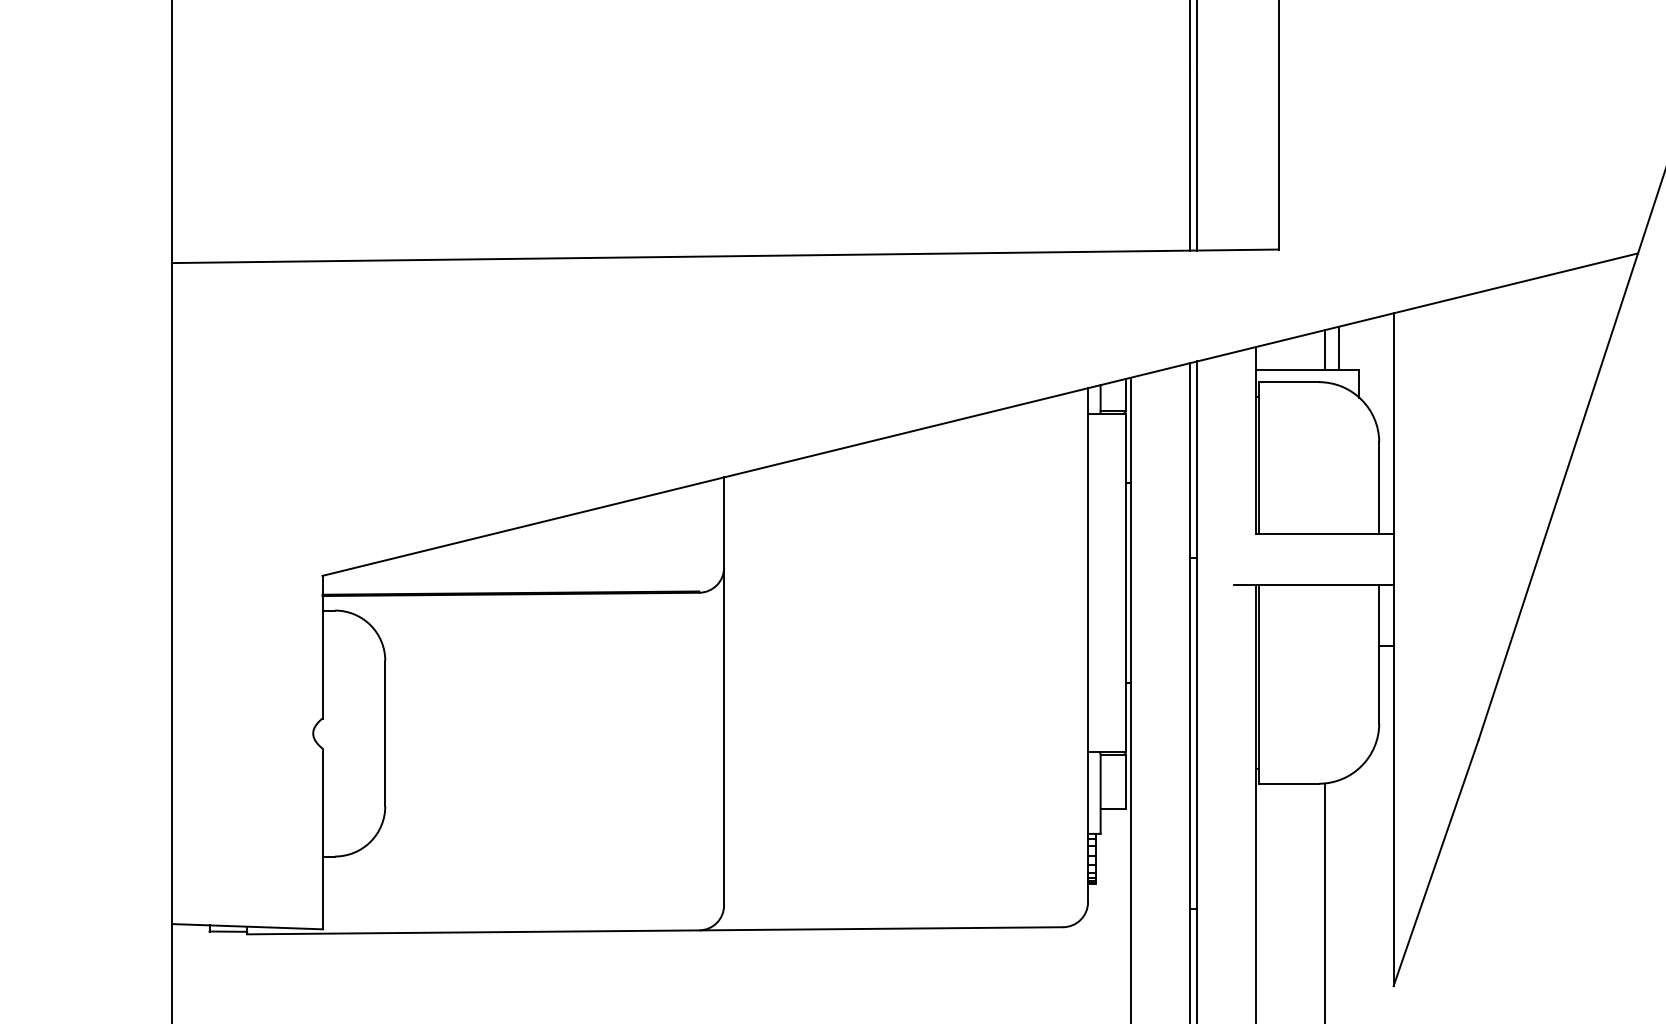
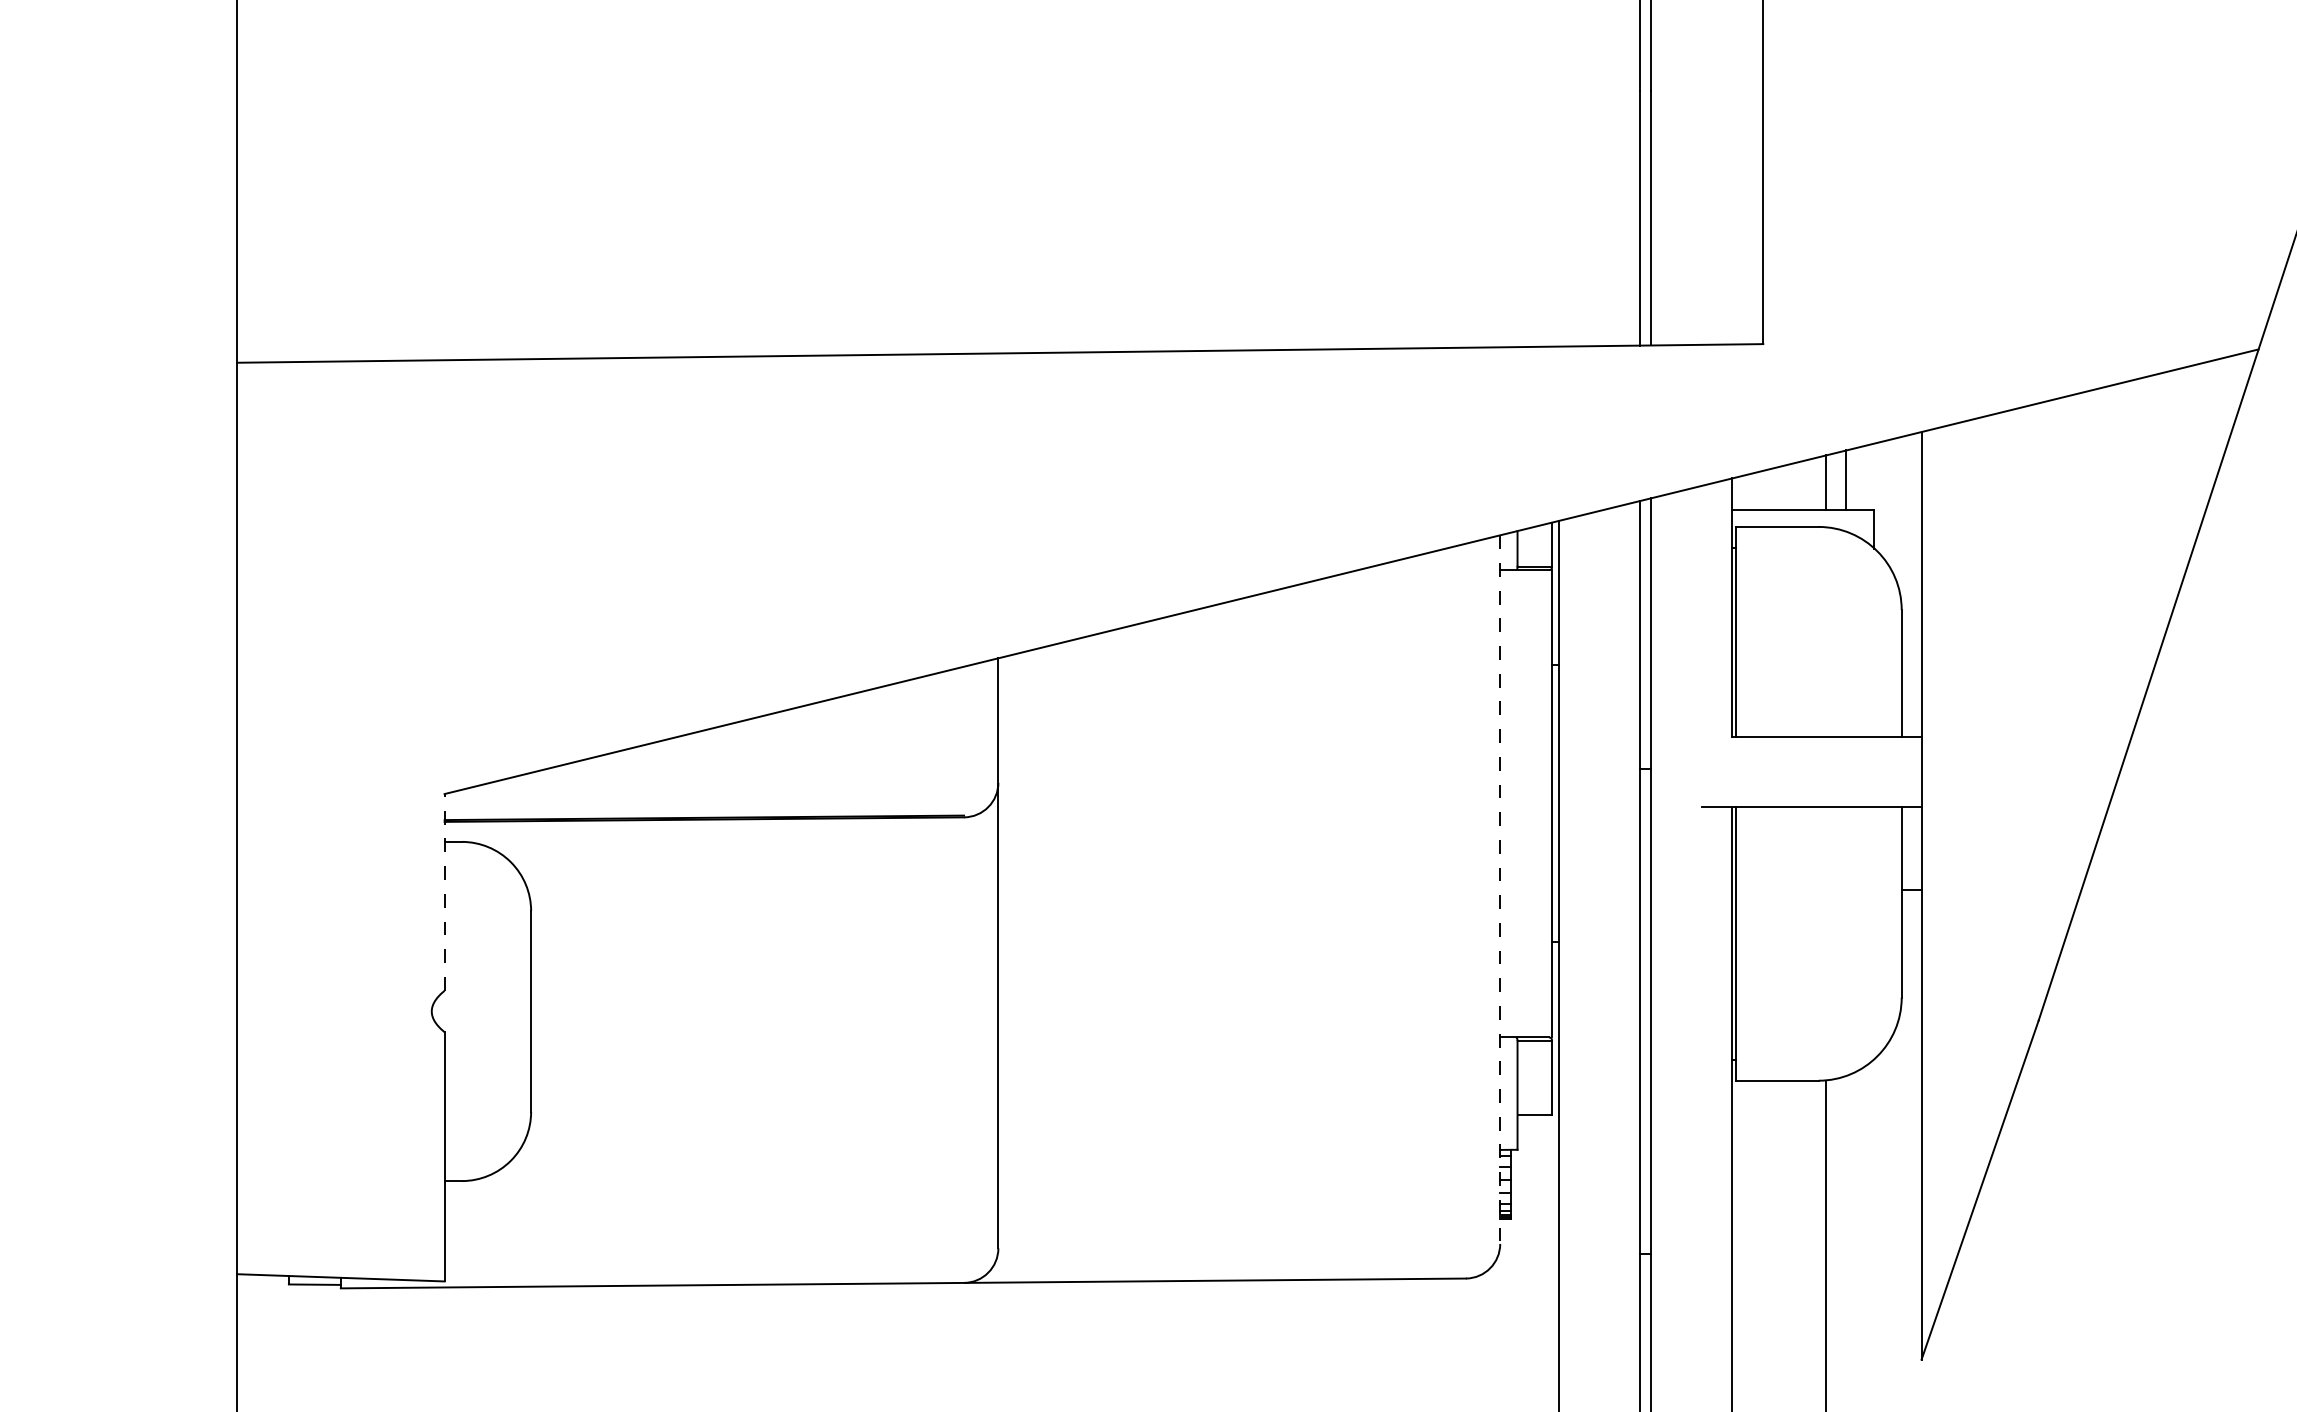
line: (1088, 645) -> (1500, 890), solid -> dashed
line: (322, 646) -> (444, 891), solid -> dashed

